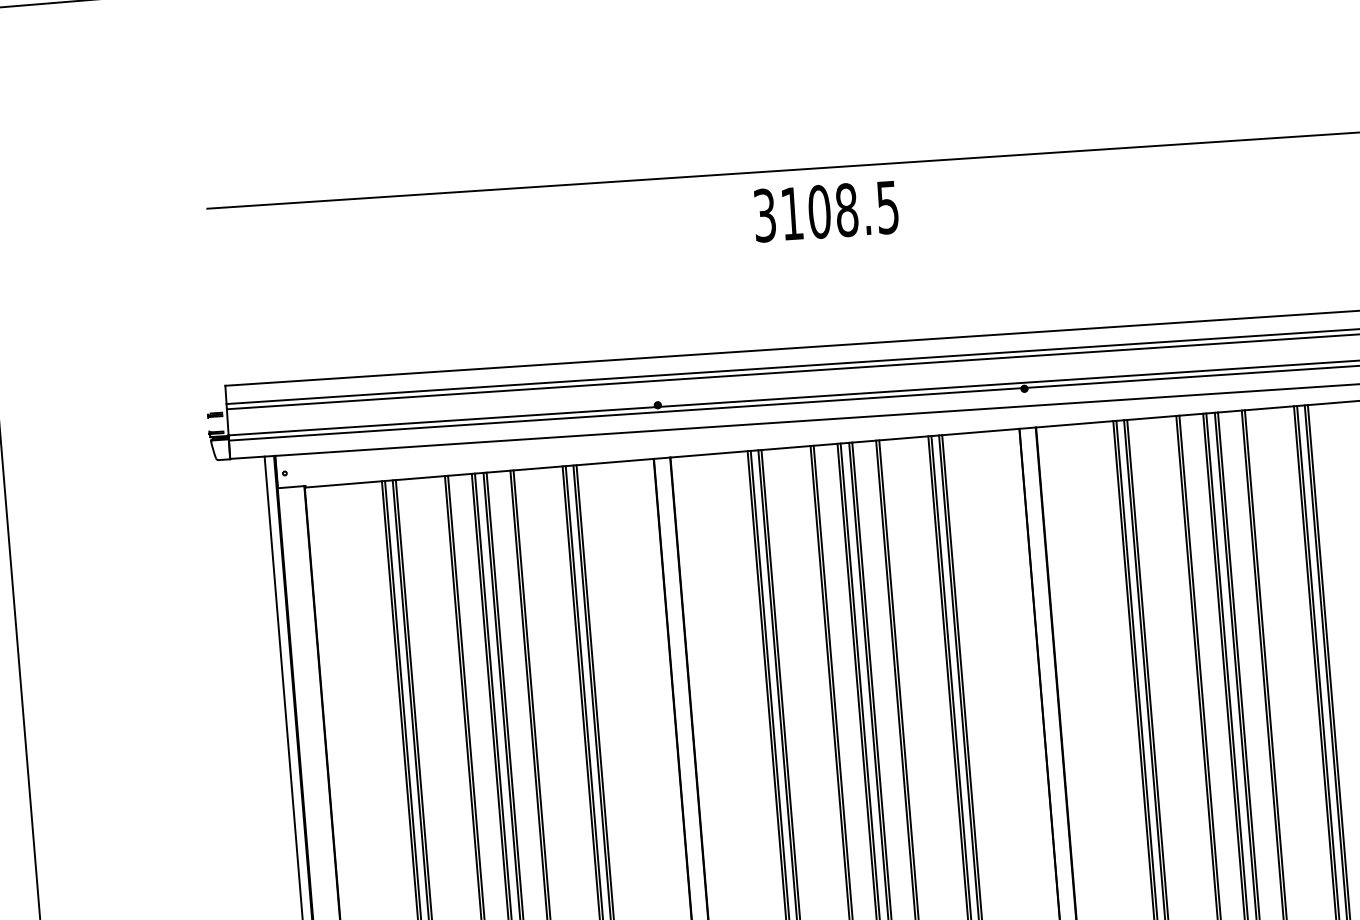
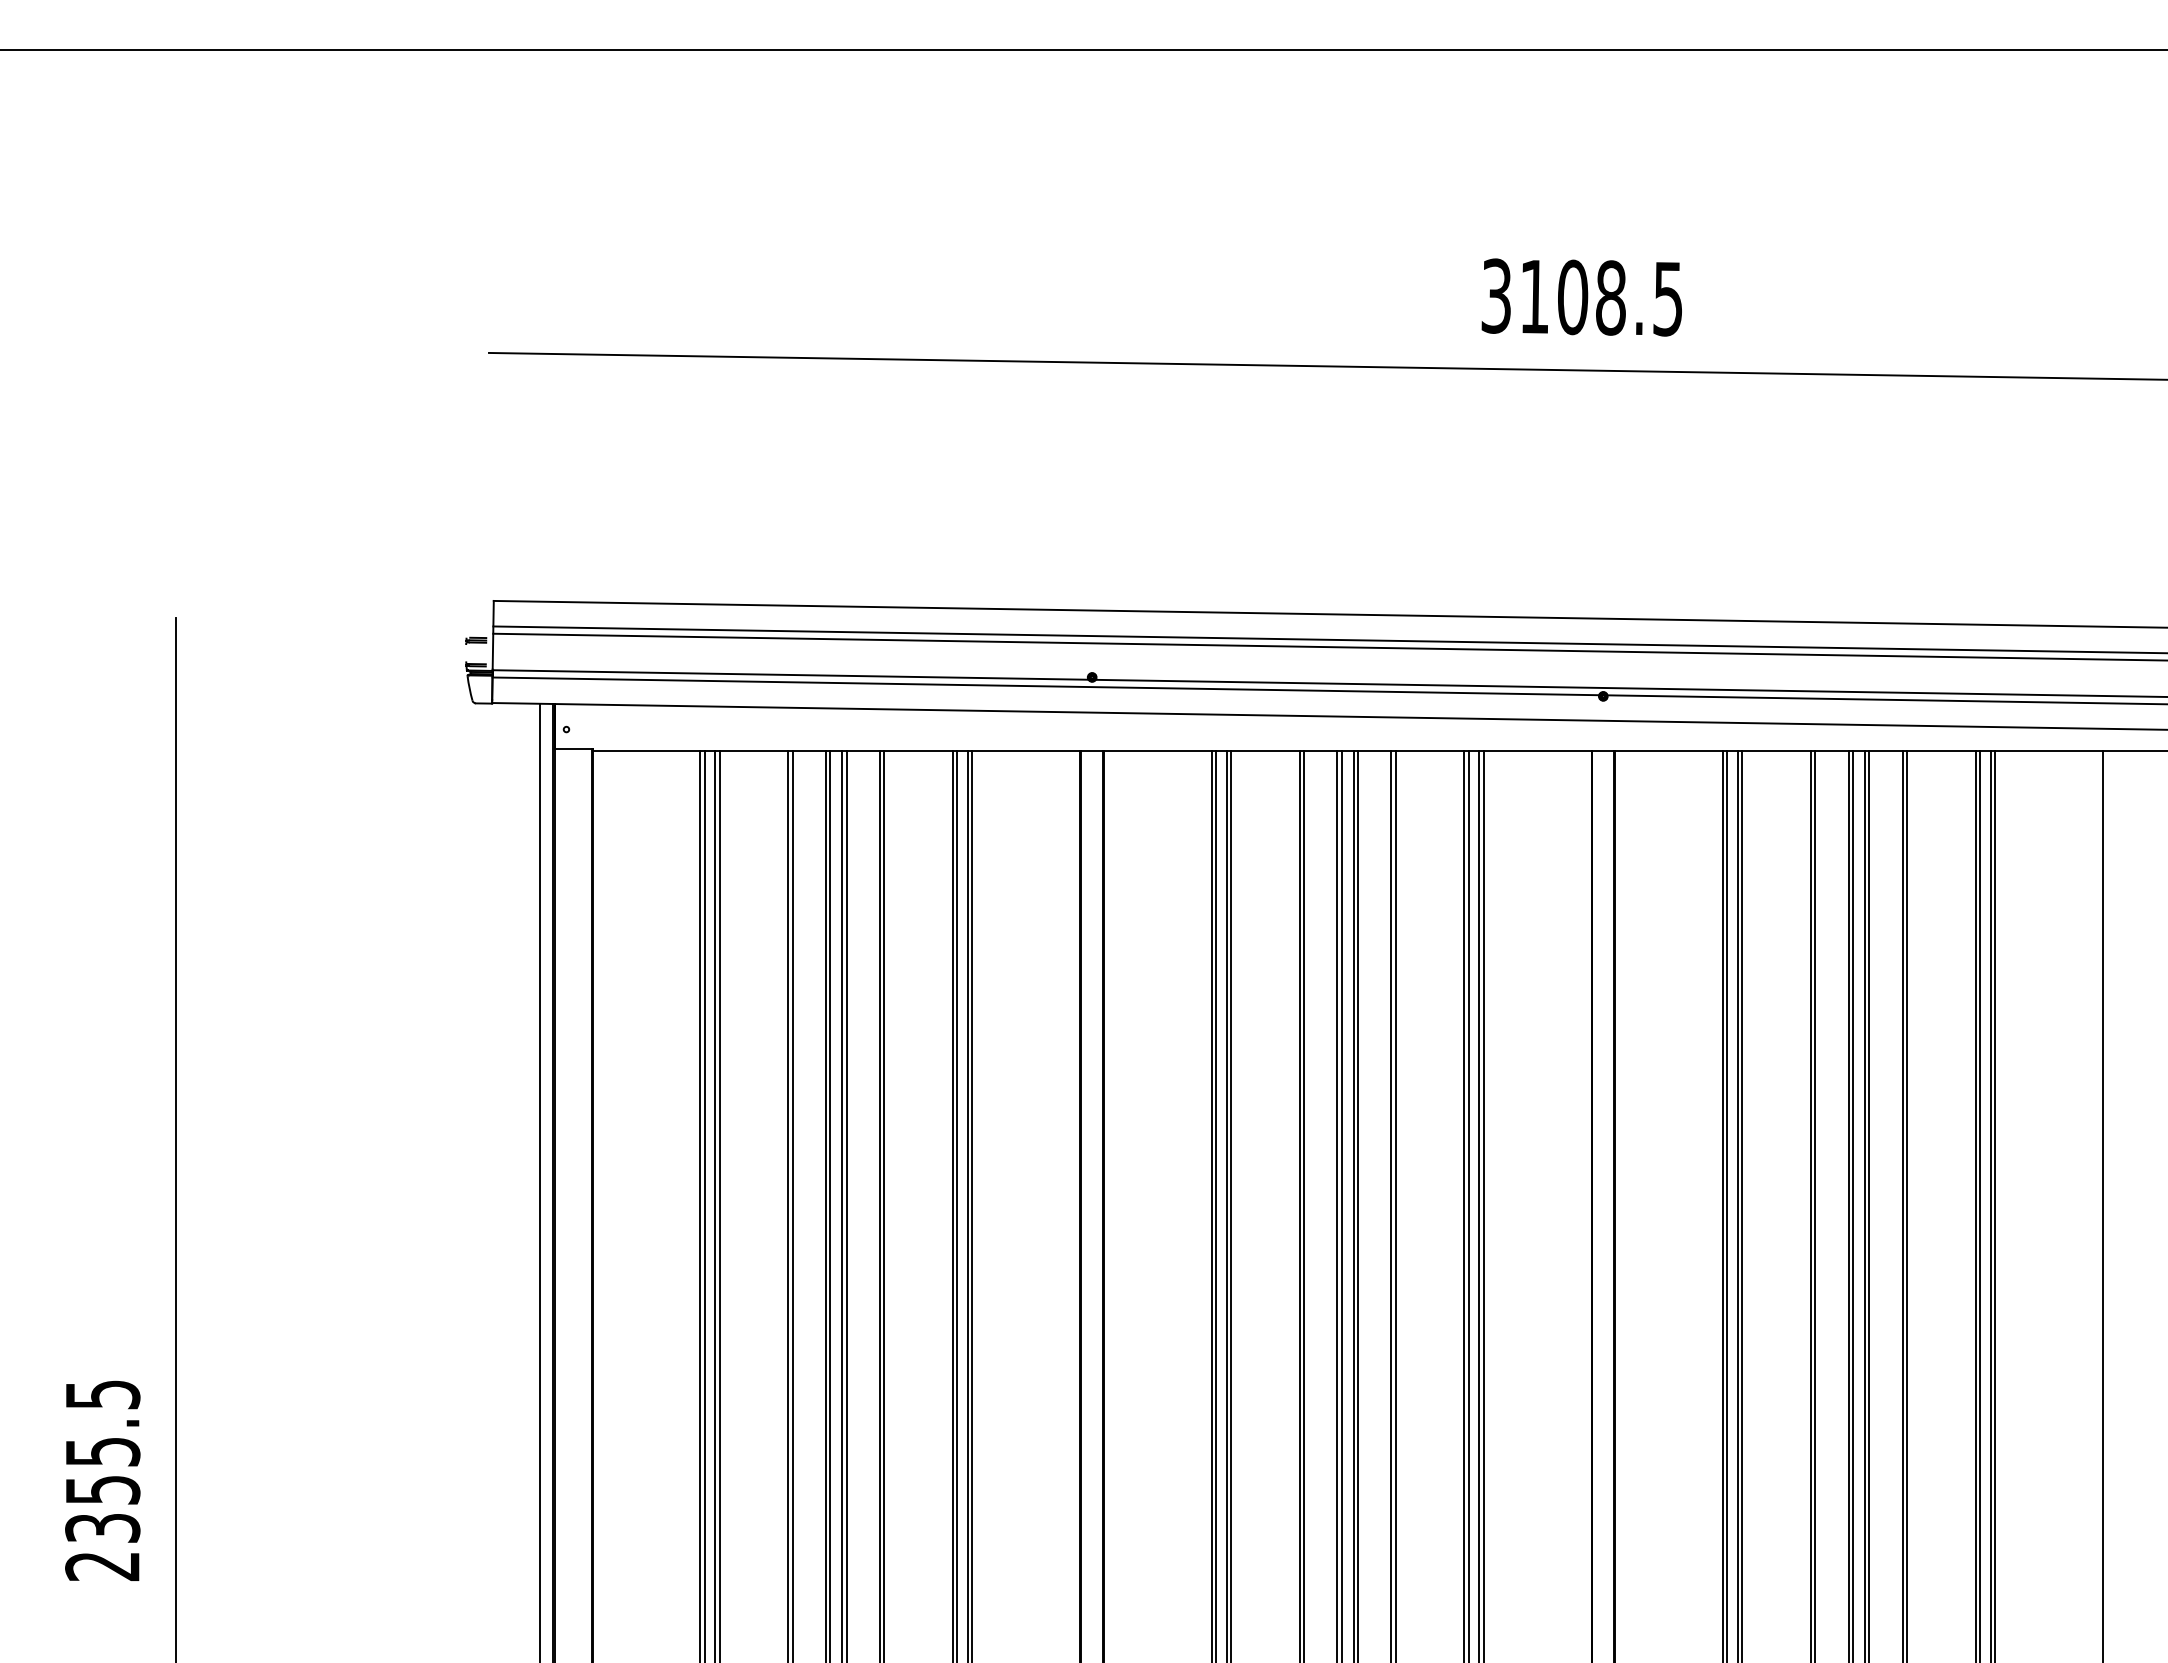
text: (825, 211) -> (1581, 297), moved

